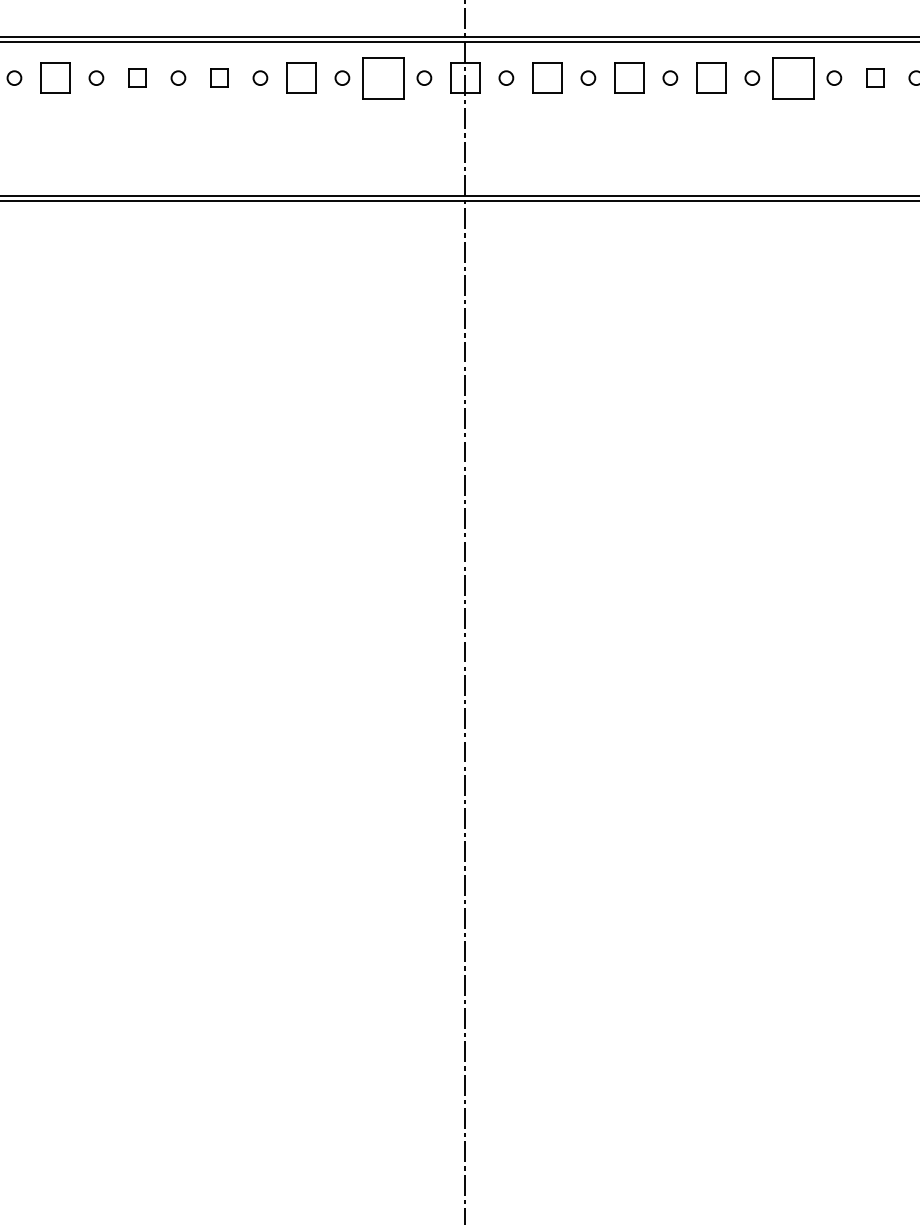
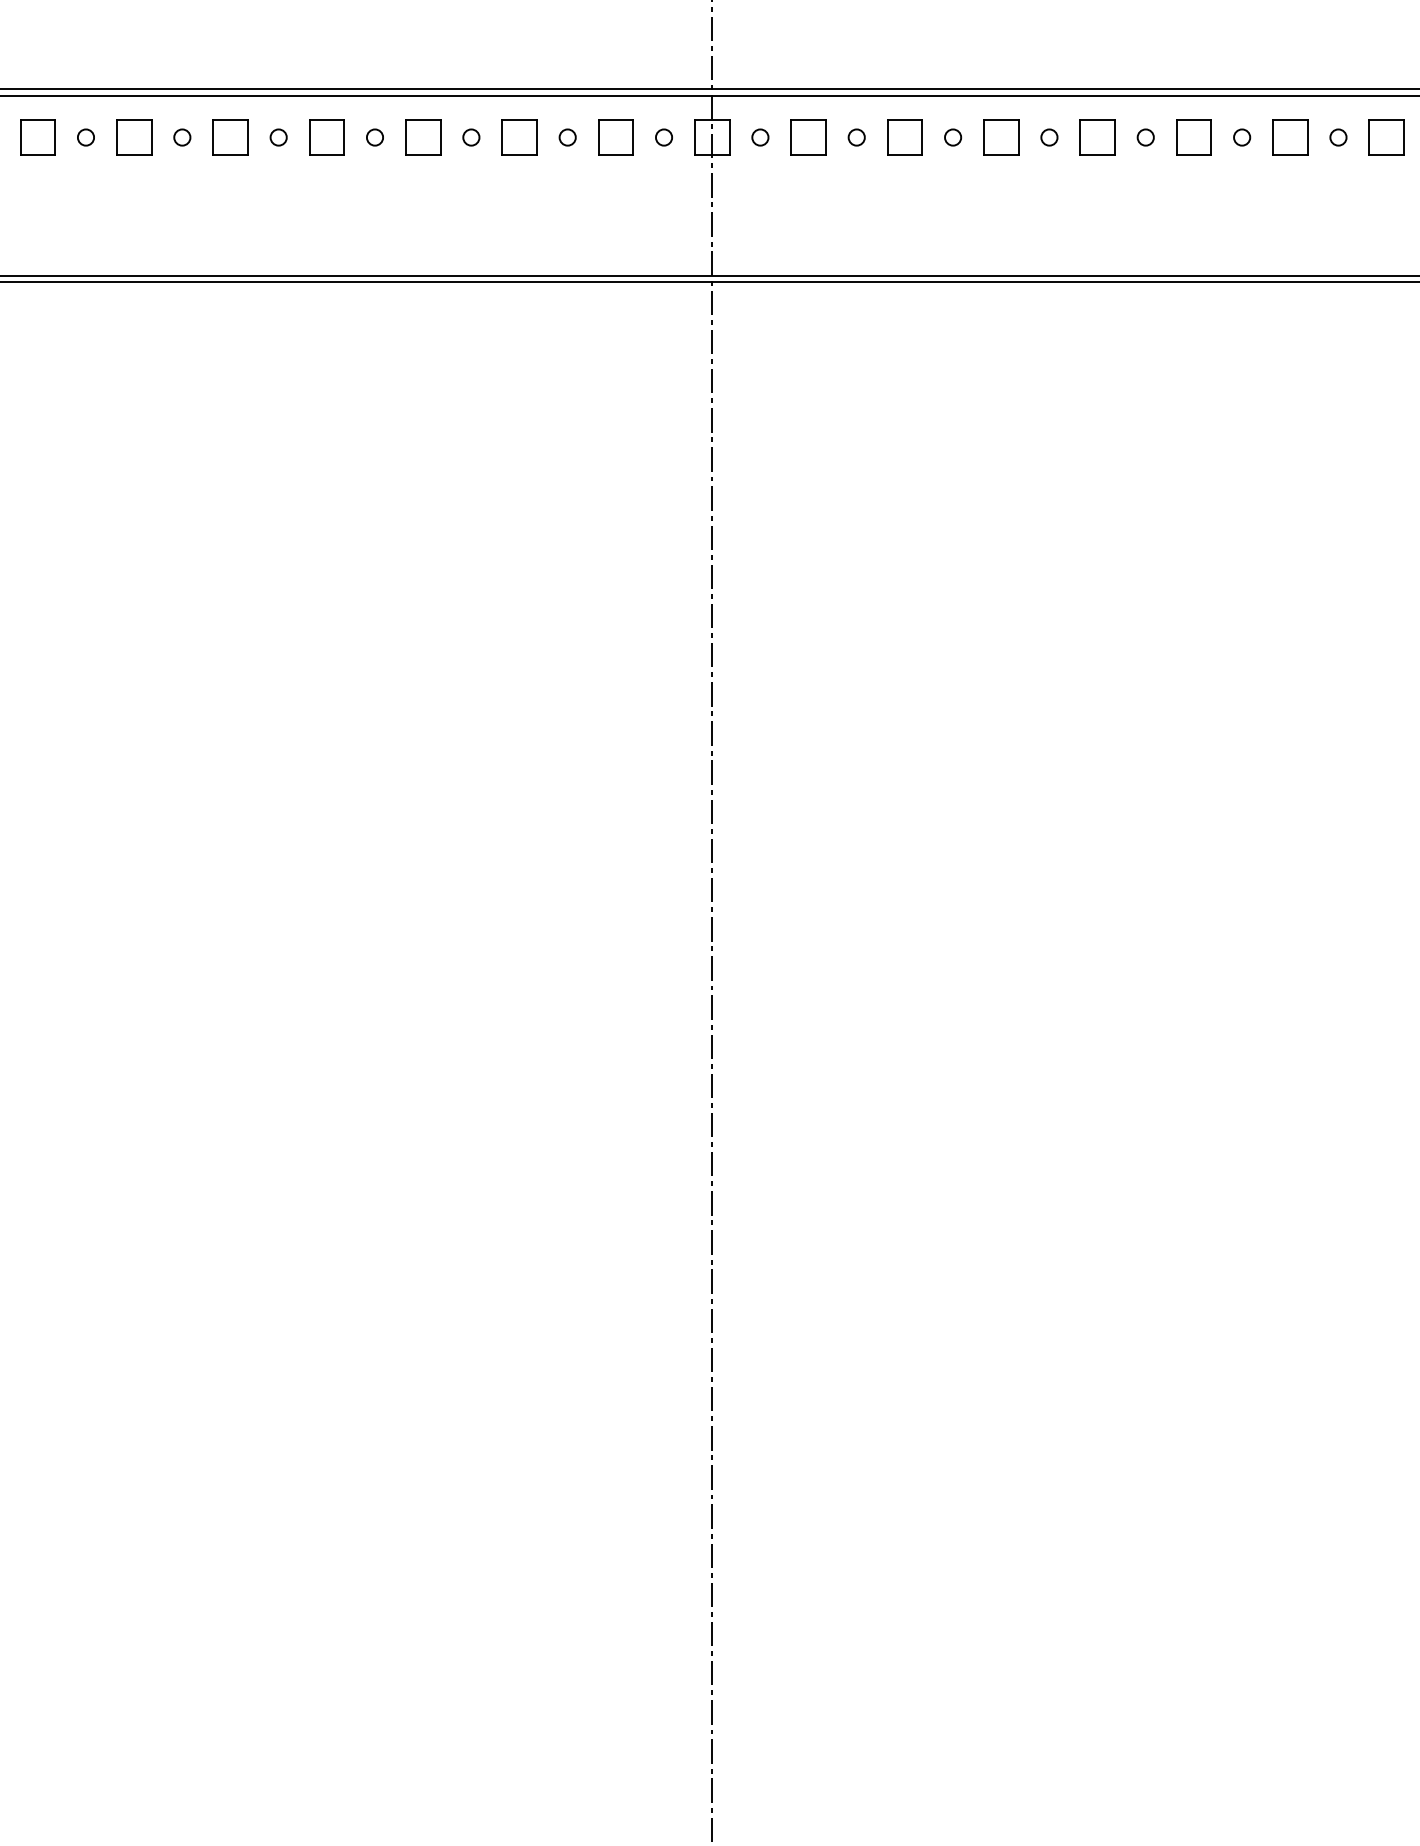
part: (137, 78) -> (326, 137), size x1.67
part: (219, 78) -> (423, 137), size x1.67
part: (383, 78) -> (615, 137), size x0.71
part: (793, 78) -> (1097, 137), size x0.71
part: (874, 78) -> (1193, 137), size x1.67

